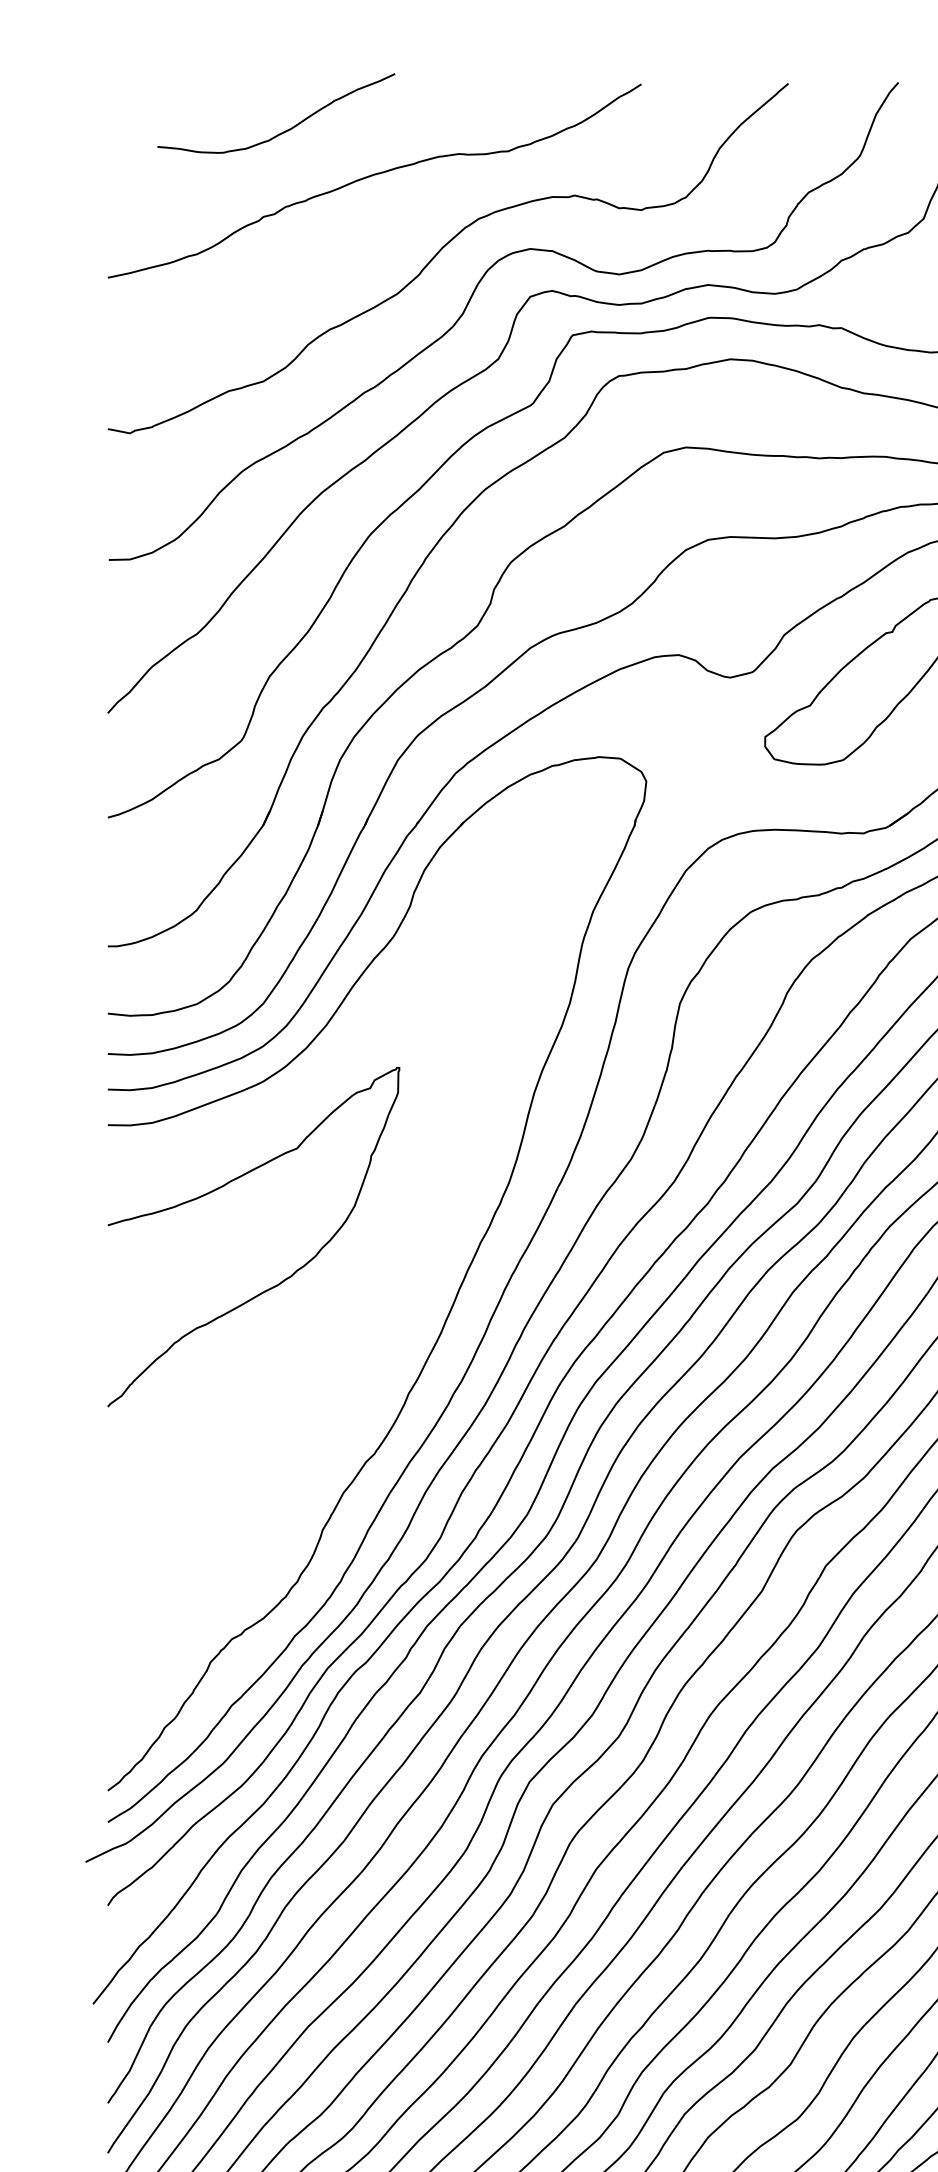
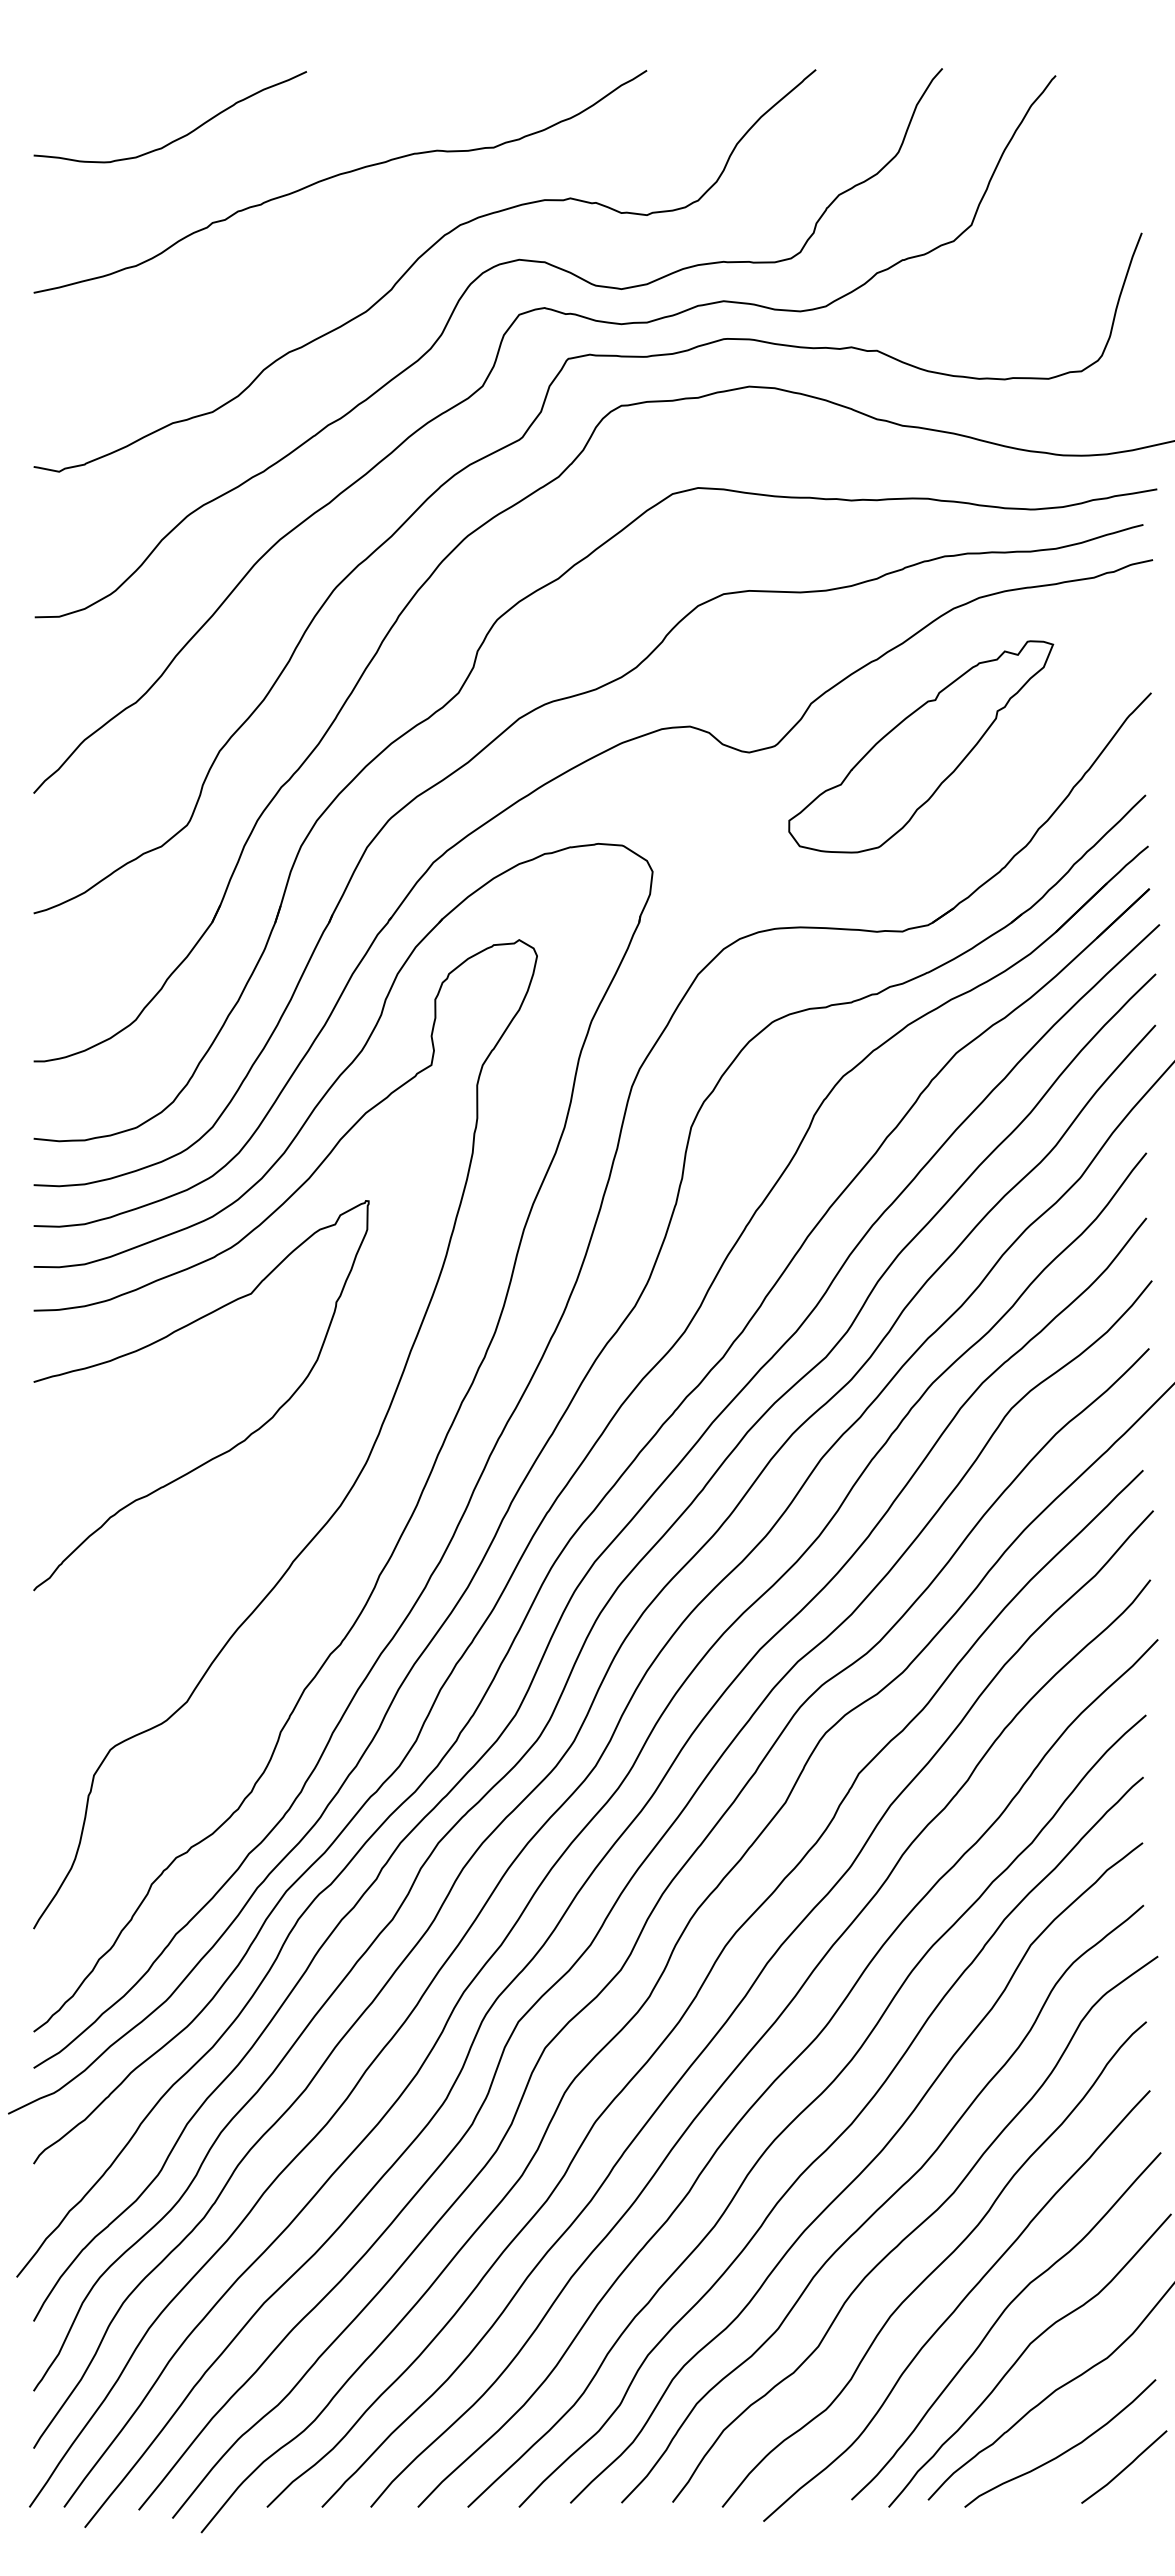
curve: (284, 131) -> (179, 137), moved
curve: (388, 1308) -> (356, 1477), added

